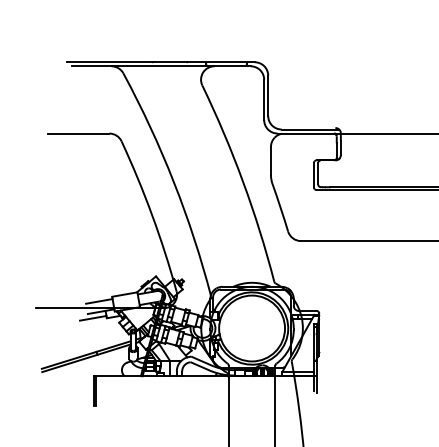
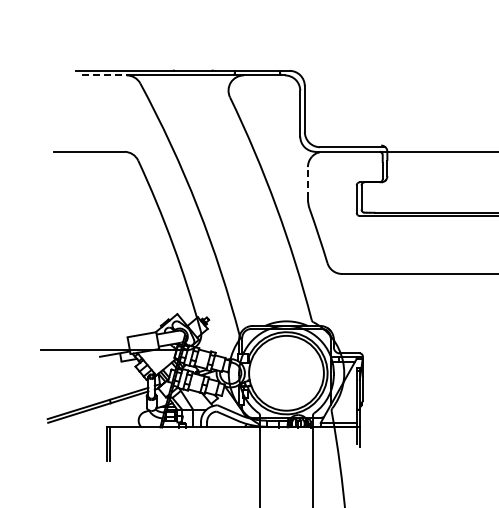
line: (91, 66) -> (104, 75), solid -> dashed
line: (270, 160) -> (307, 182), solid -> dashed
line: (98, 301) -> (112, 342), removed
line: (93, 318) -> (106, 361), removed

